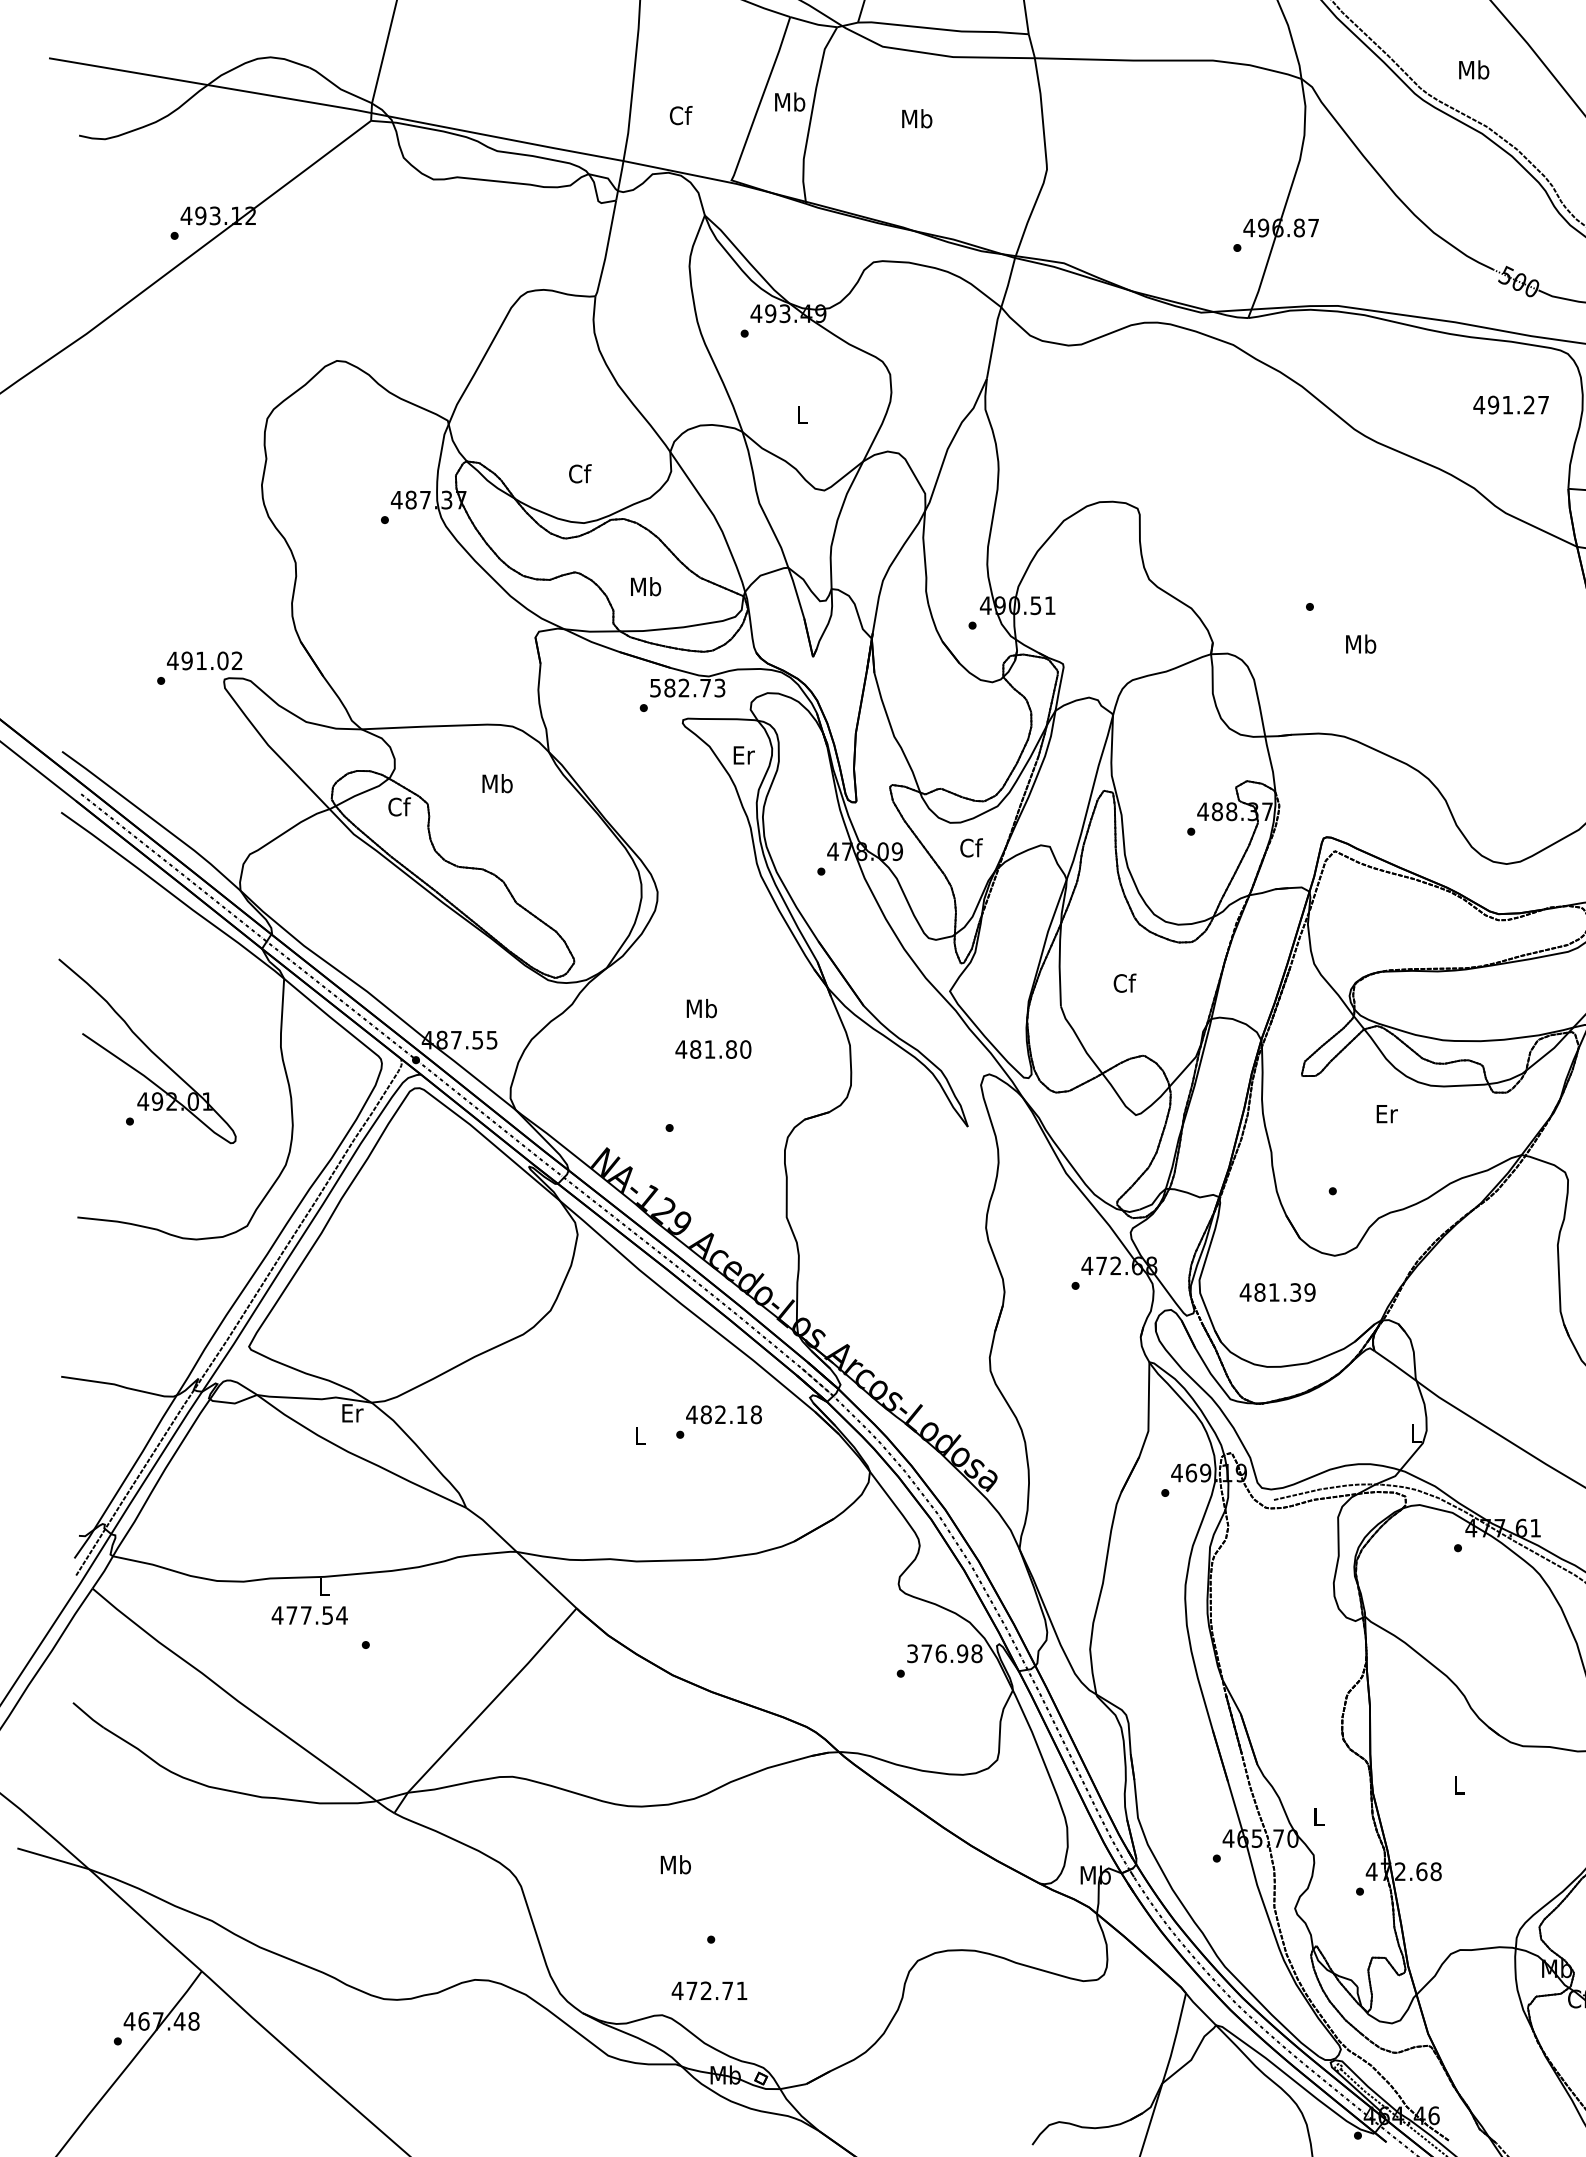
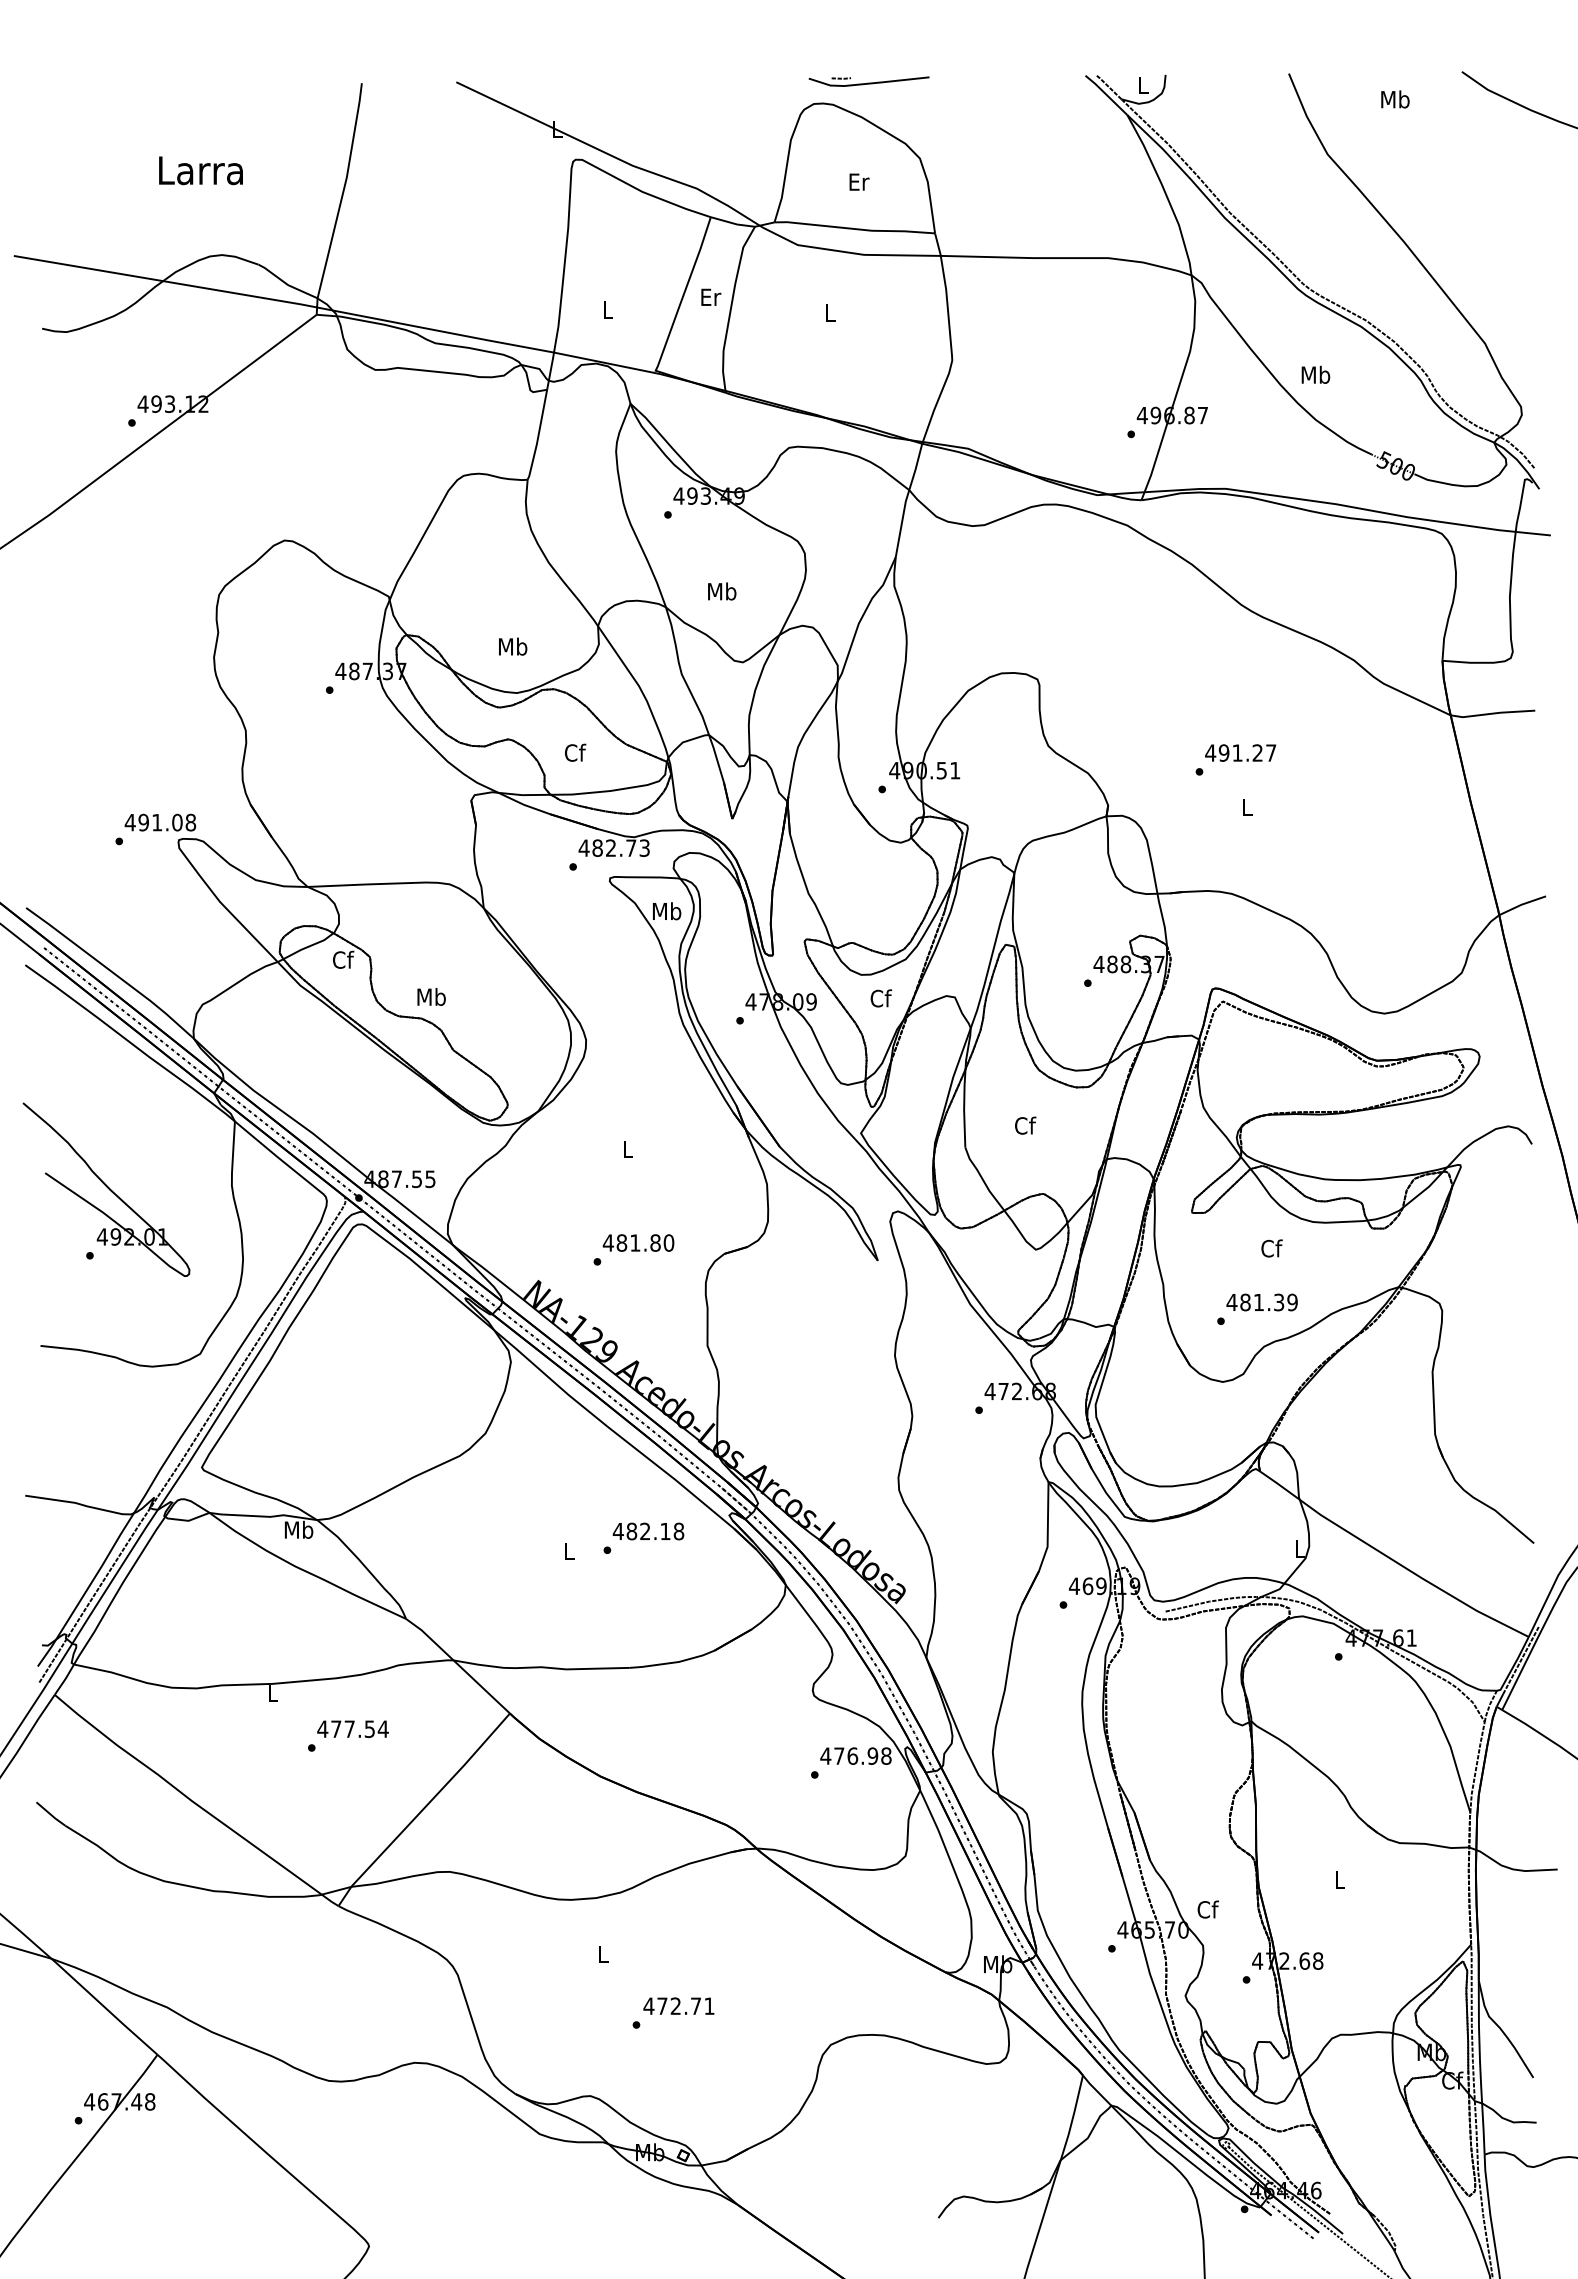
text: (1473, 69) -> (1315, 374), moved
text: (789, 102) -> (710, 297), Mb -> Er
text: (680, 115) -> (607, 309), Cf -> L
text: (917, 118) -> (830, 312), Mb -> L
text: (1510, 404) -> (1240, 752), moved
text: (802, 415) -> (722, 591), L -> Mb
text: (580, 473) -> (513, 646), Cf -> Mb
text: (646, 586) -> (575, 752), Mb -> Cf
text: (1361, 643) -> (1247, 806), Mb -> L
text: (236, 660) -> (190, 822), 491.02 -> 491.08
text: (654, 687) -> (583, 847), 582.73 -> 482.73
text: (744, 755) -> (667, 911), Er -> Mb
text: (497, 783) -> (431, 996), moved
text: (701, 1008) -> (627, 1149), Mb -> L
text: (713, 1048) -> (638, 1242), moved
text: (1386, 1113) -> (1271, 1248), Er -> Cf
text: (1276, 1292) -> (1261, 1302), moved
text: (351, 1412) -> (298, 1529), Er -> Mb
text: (309, 1614) -> (352, 1728), moved
text: (912, 1653) -> (825, 1755), 376.98 -> 476.98
text: (1318, 1816) -> (1207, 1909), L -> Cf
text: (676, 1864) -> (603, 1954), Mb -> L
text: (709, 1990) -> (678, 2005), moved

